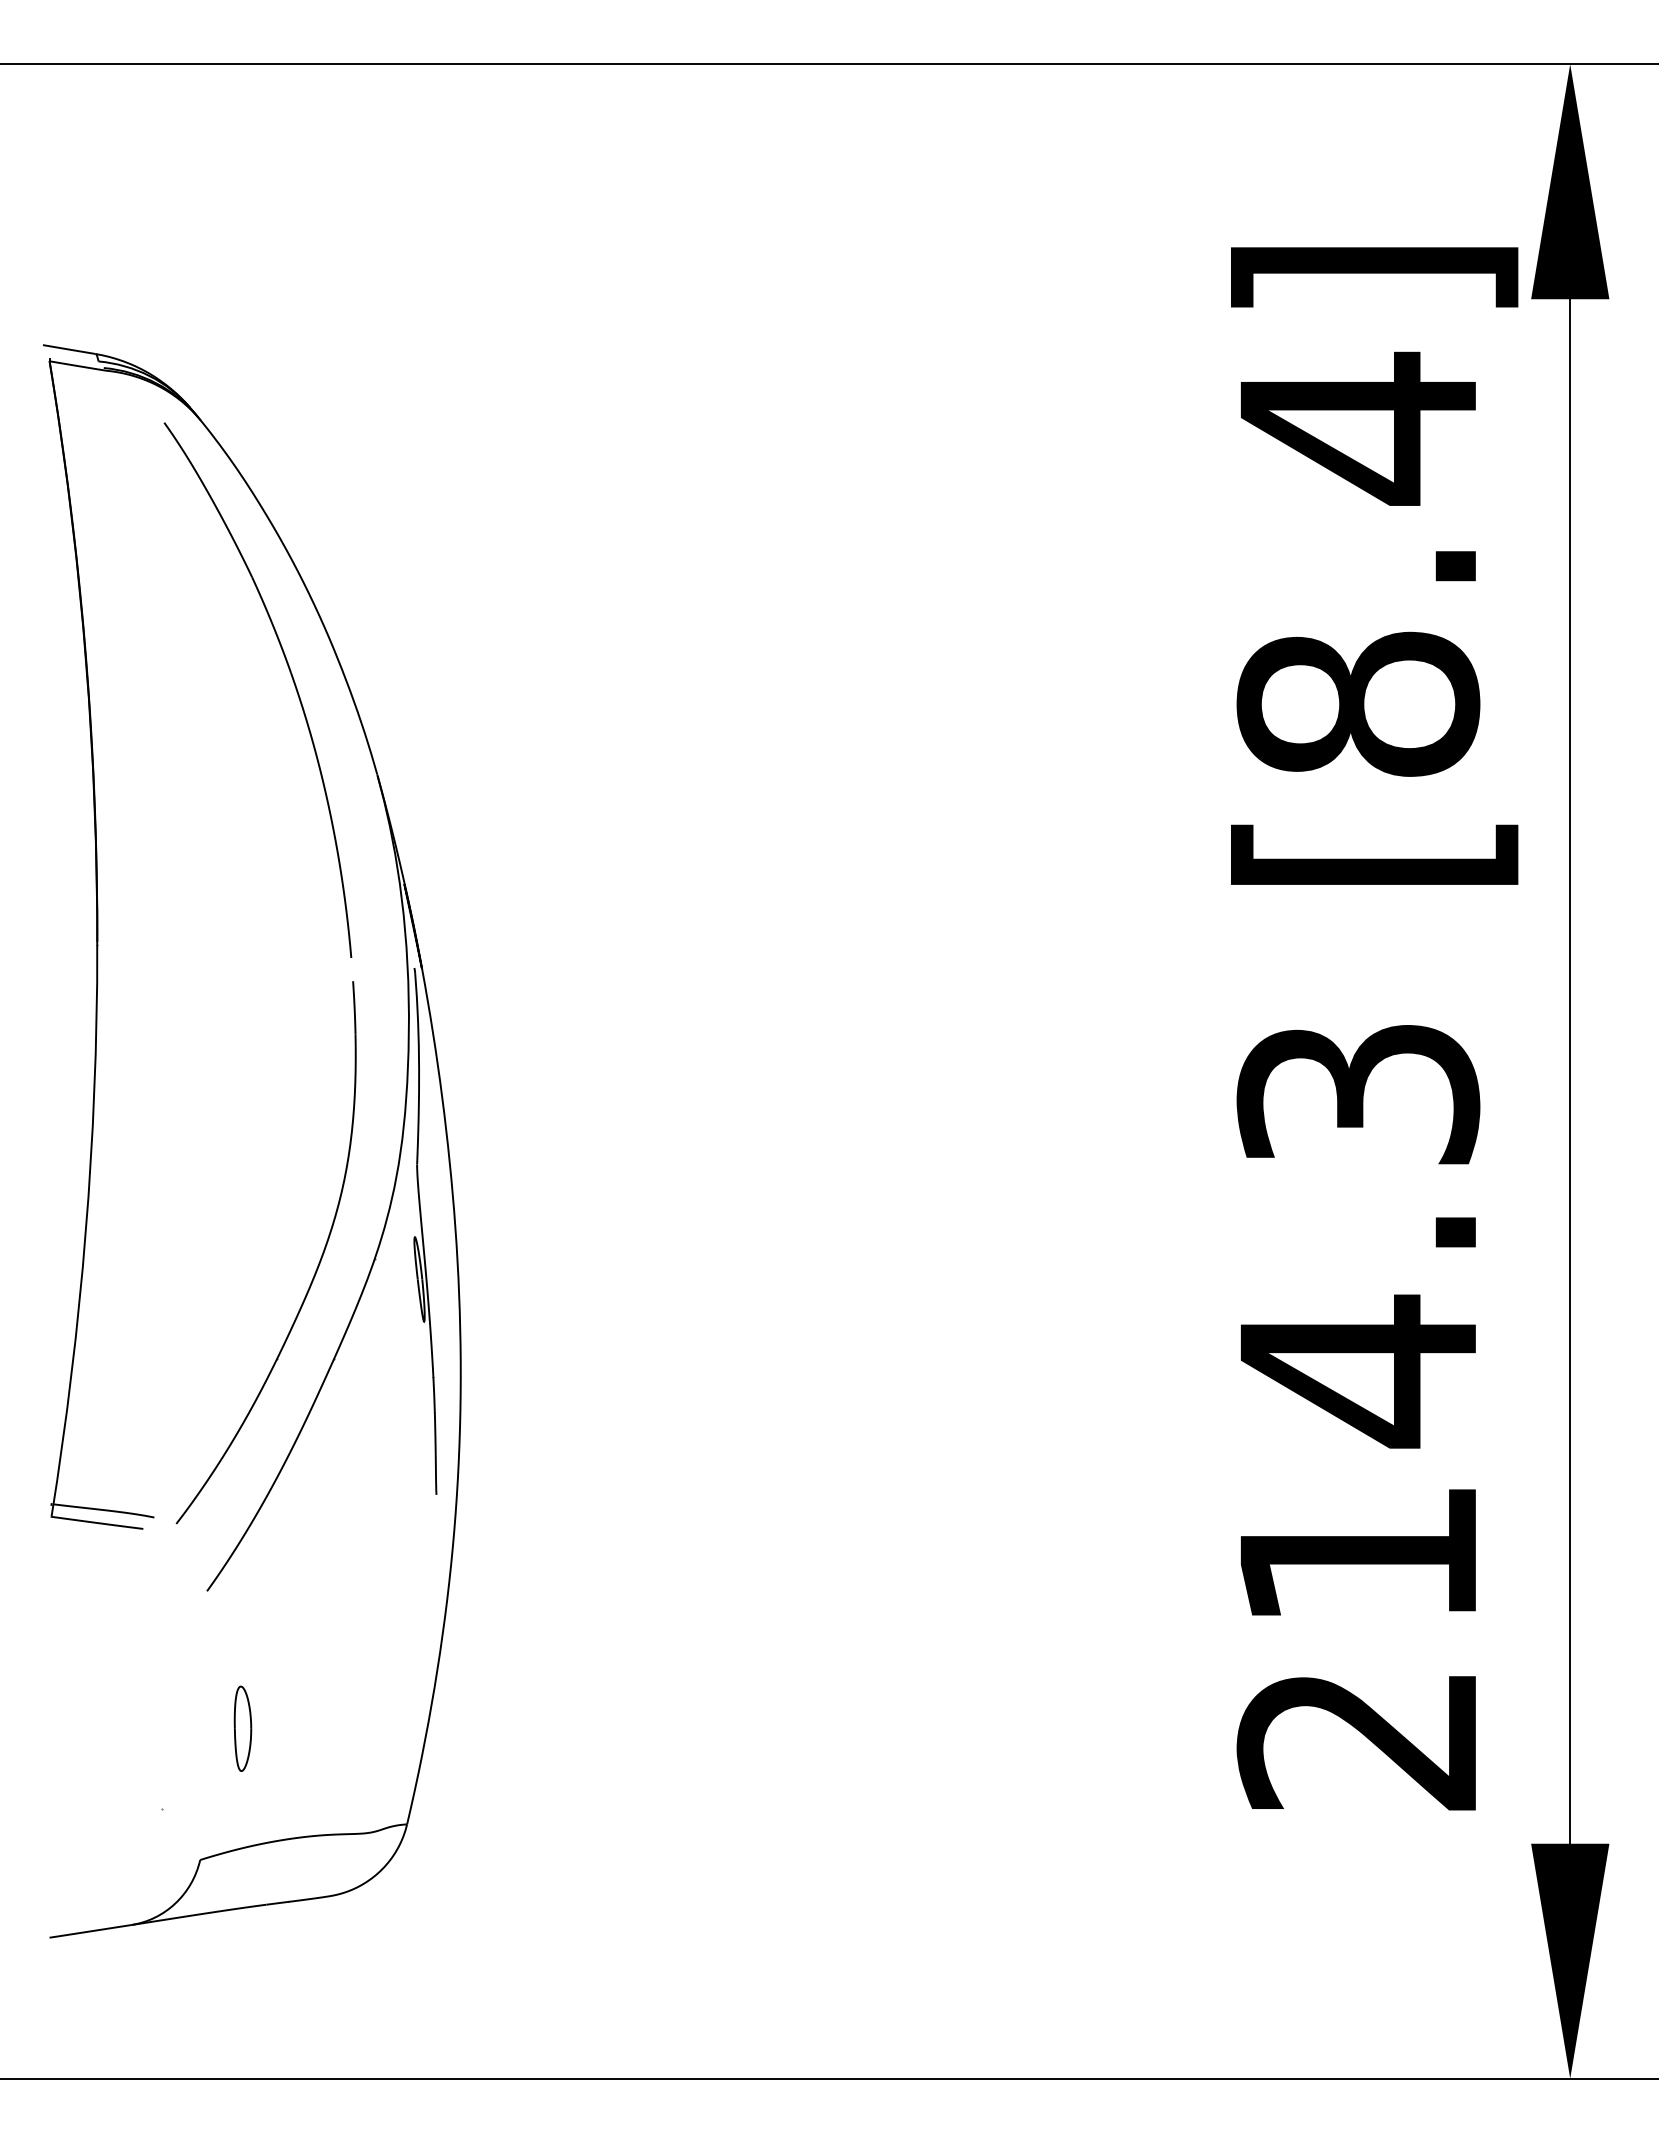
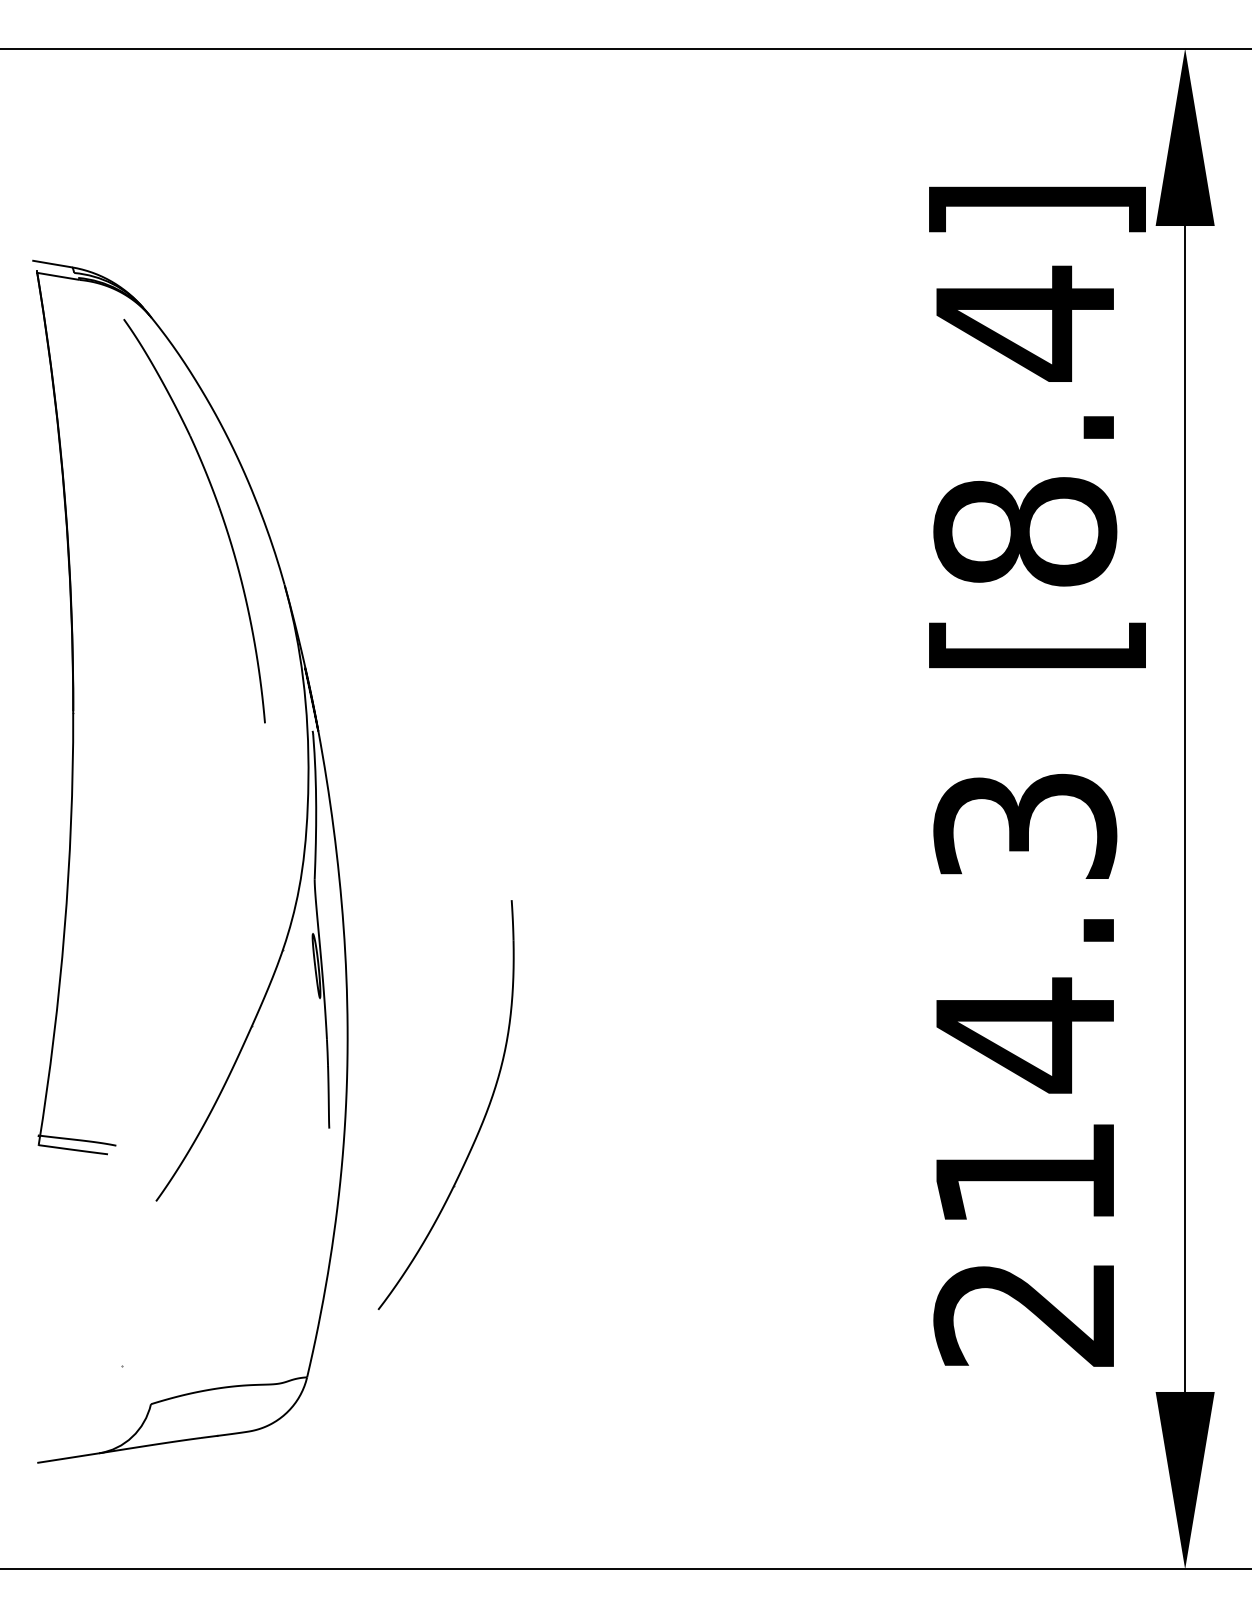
part: (315, 1270) -> (483, 1118), moved
part: (242, 1728) -> (182, 1304), removed

